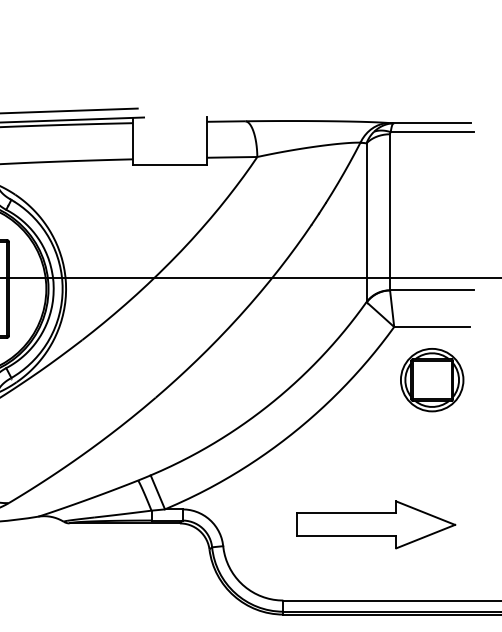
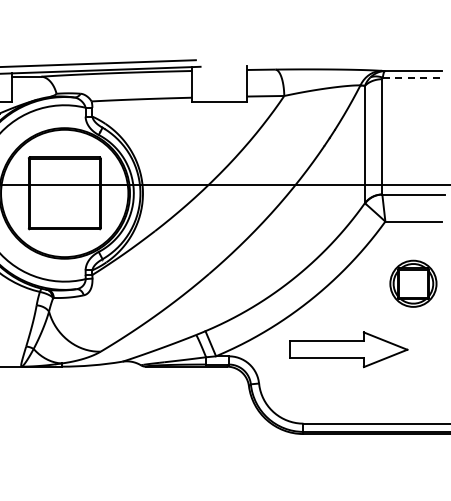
line: (432, 131) -> (413, 77), solid -> dashed
part: (432, 379) -> (413, 283), moved
part: (375, 524) -> (348, 349), moved

